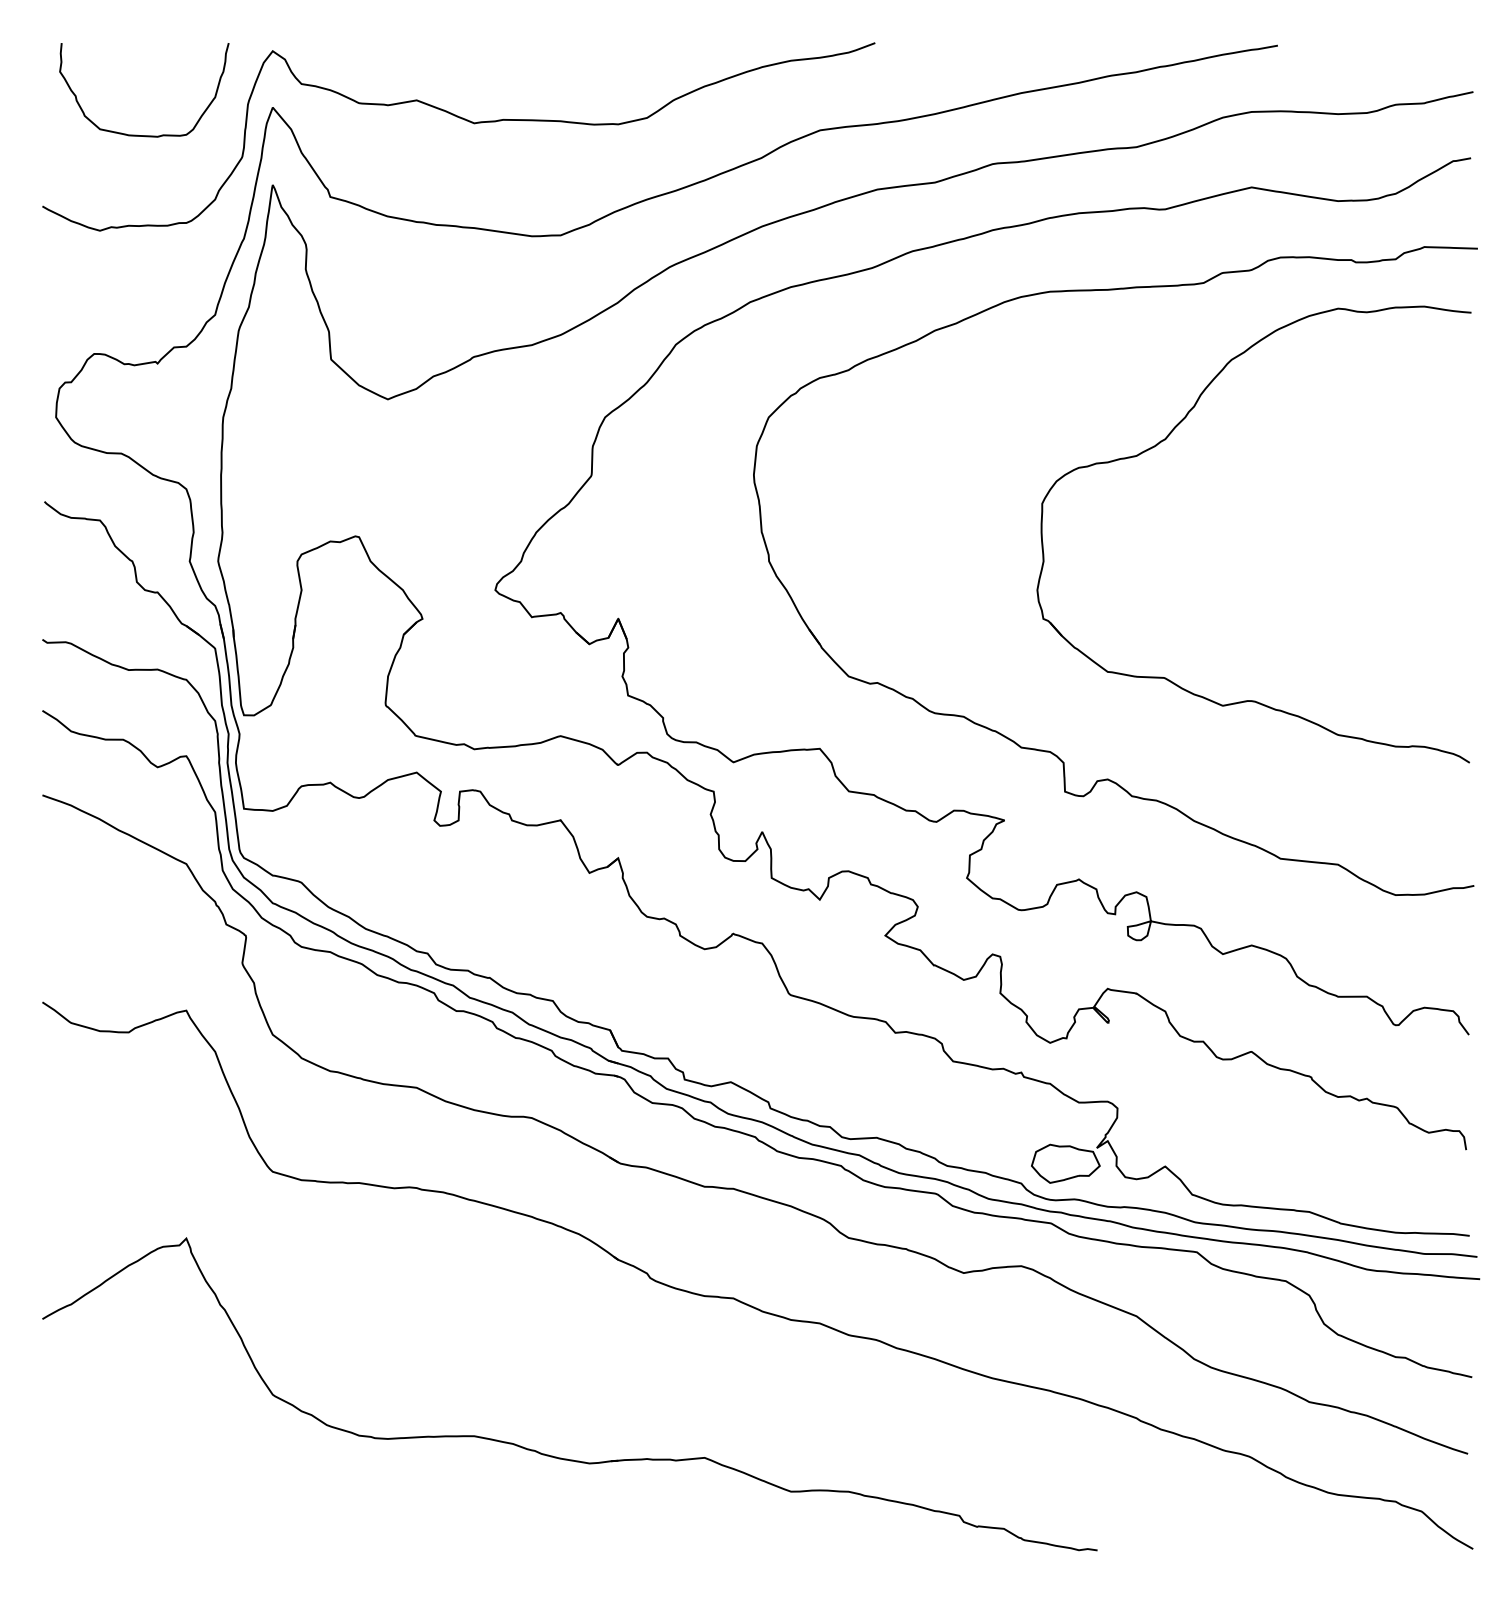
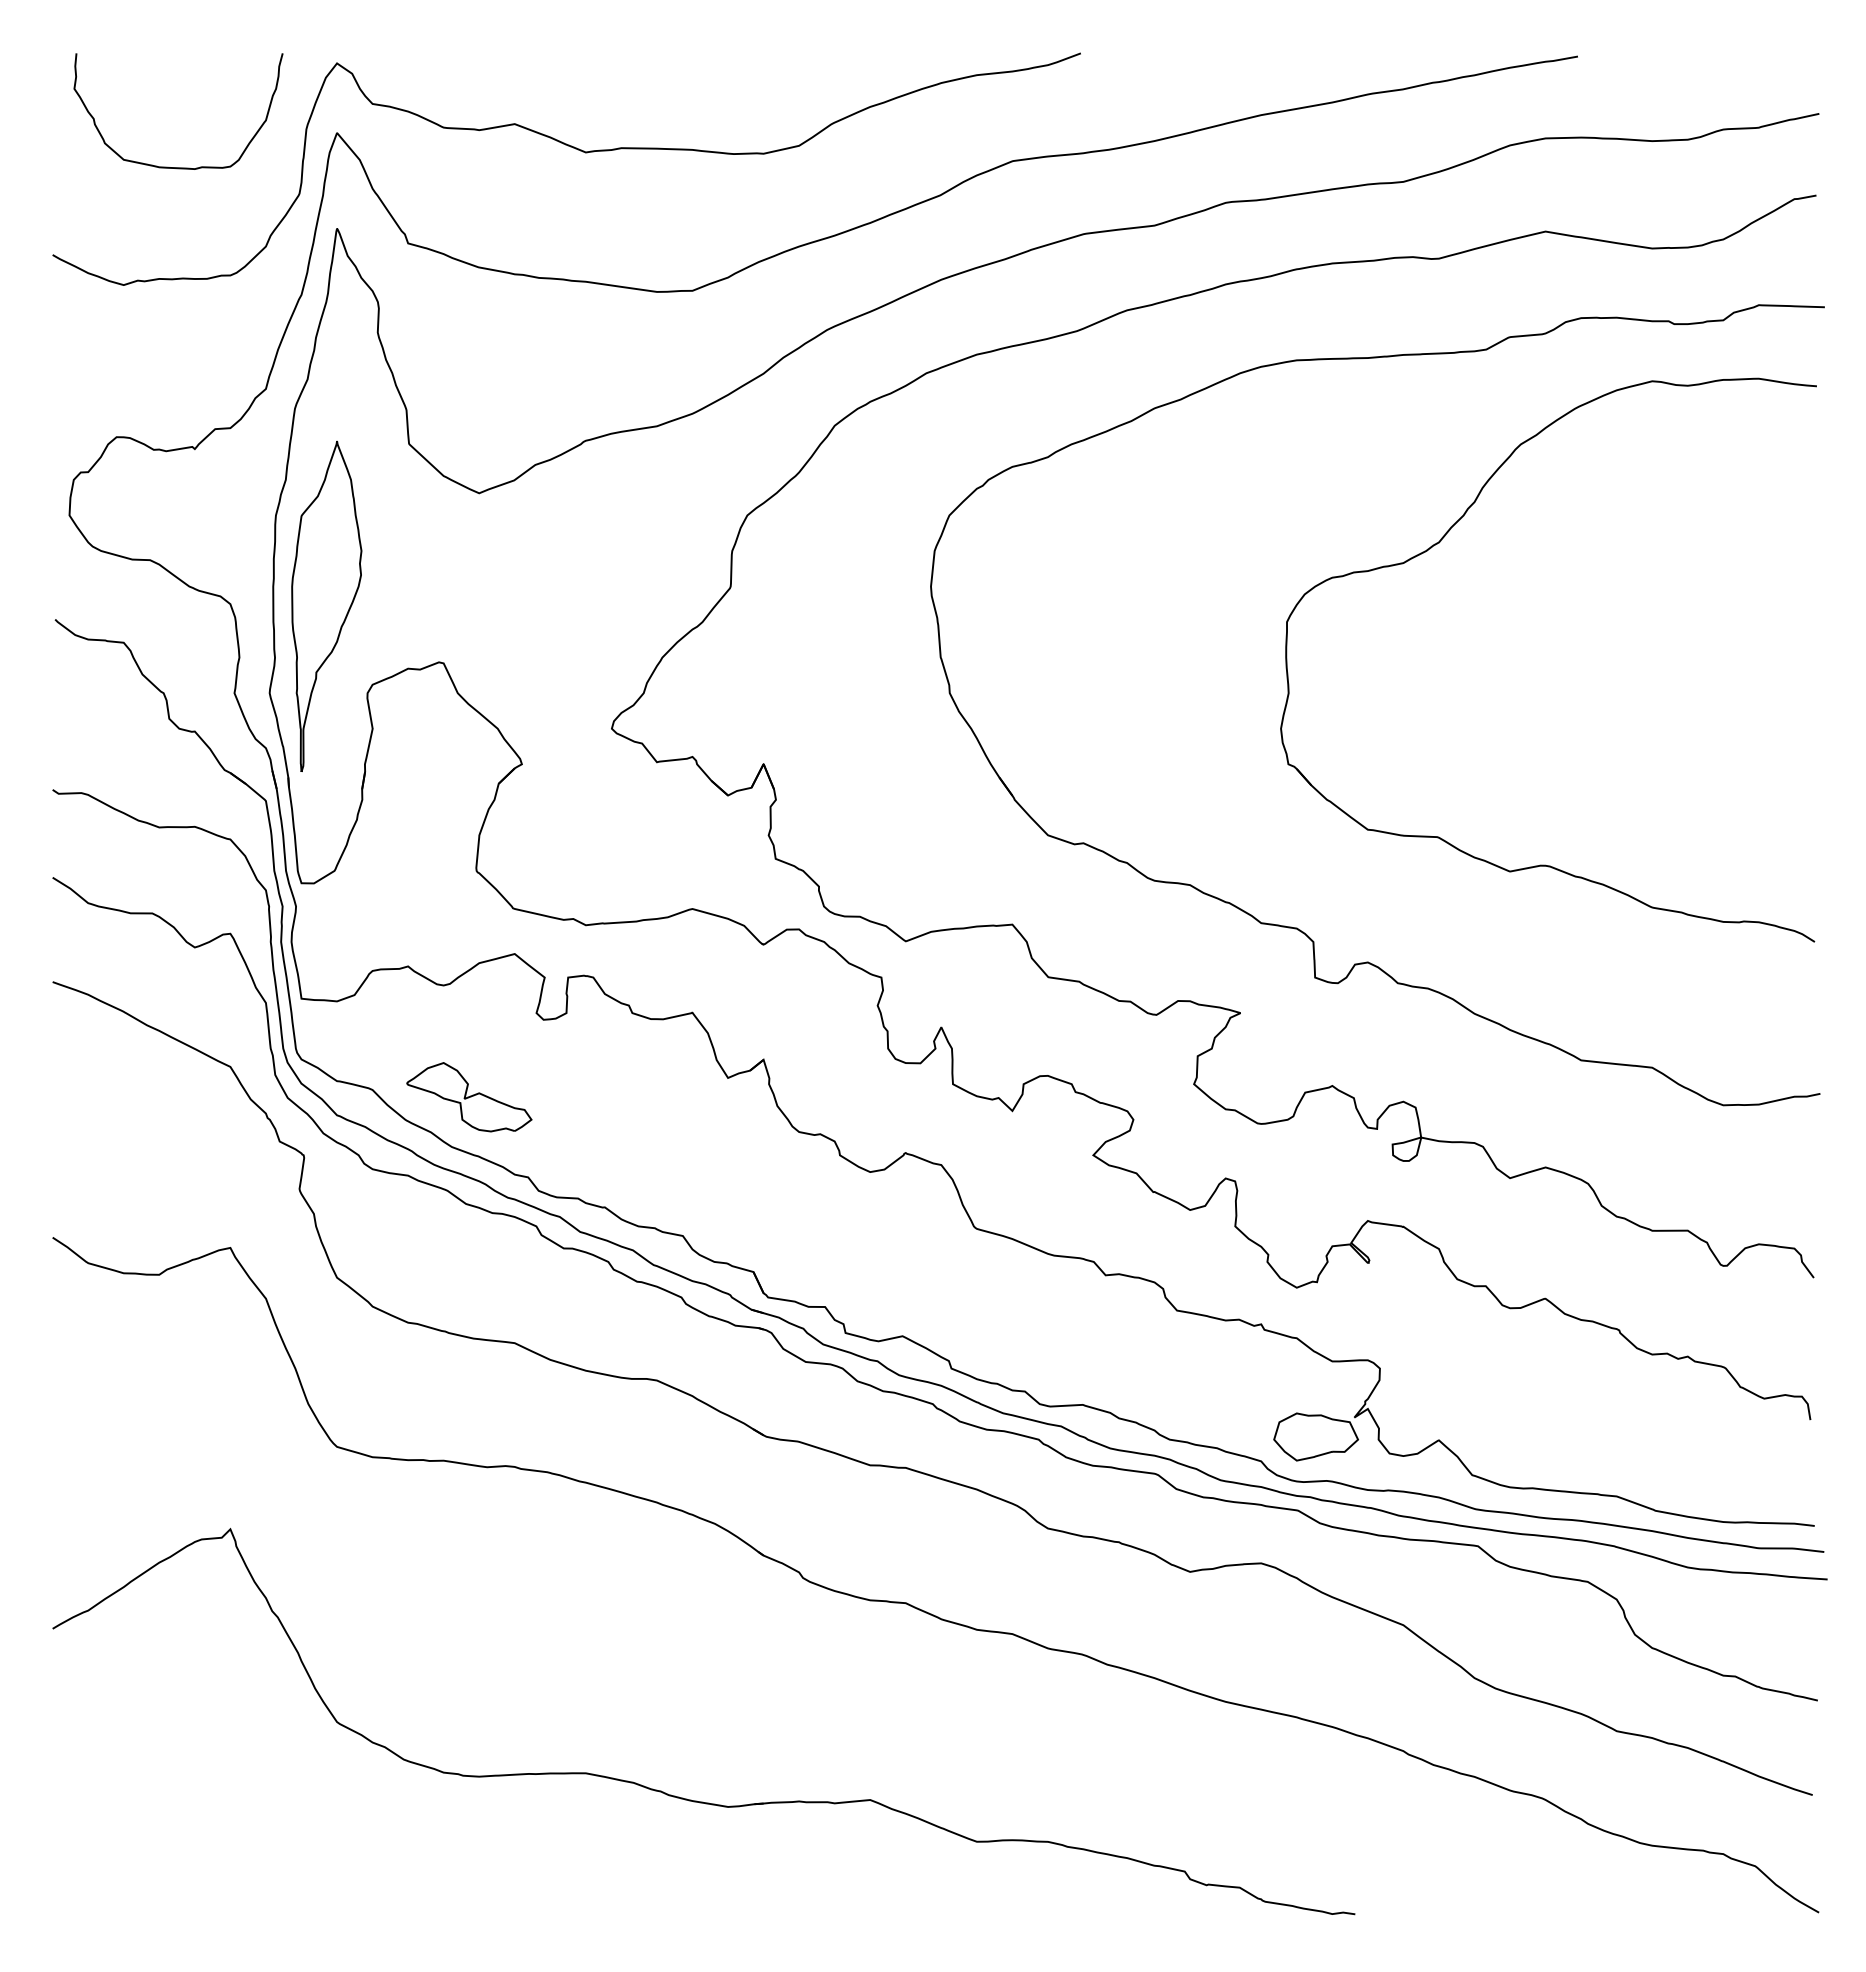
part: (264, 490) -> (326, 605), added
part: (380, 888) -> (469, 1097), added

